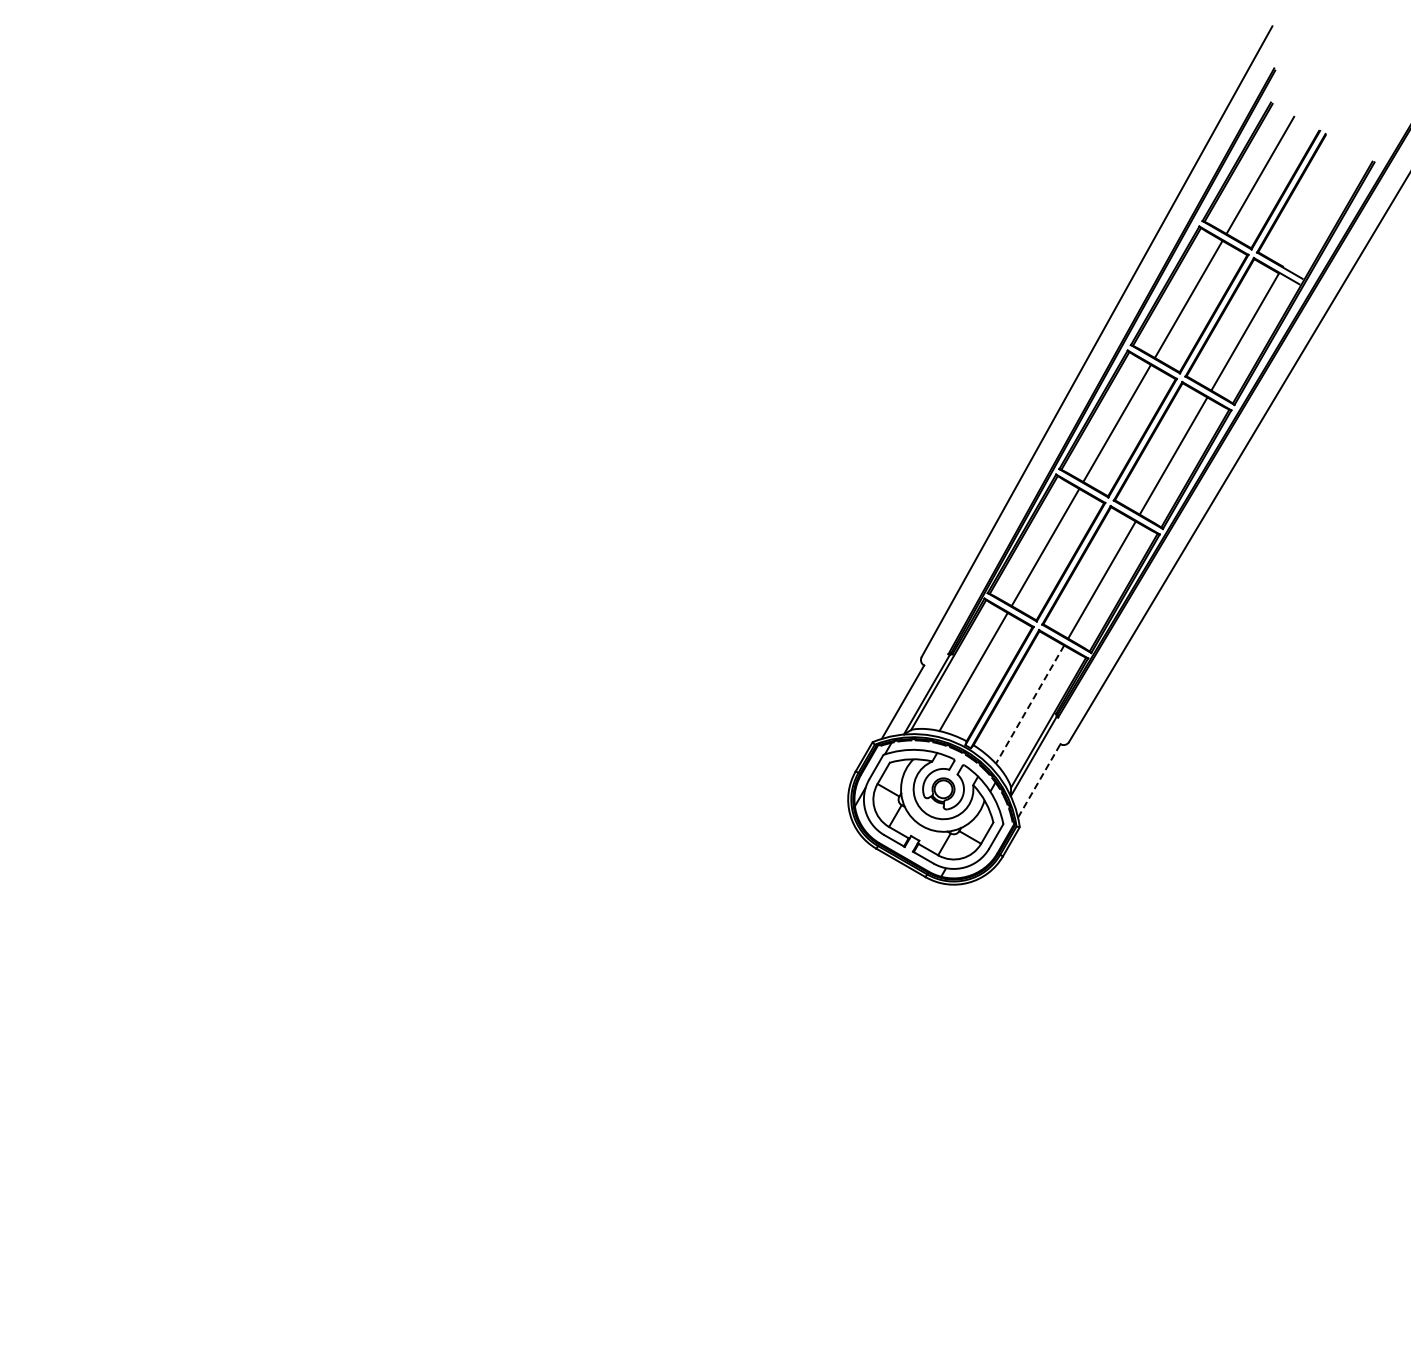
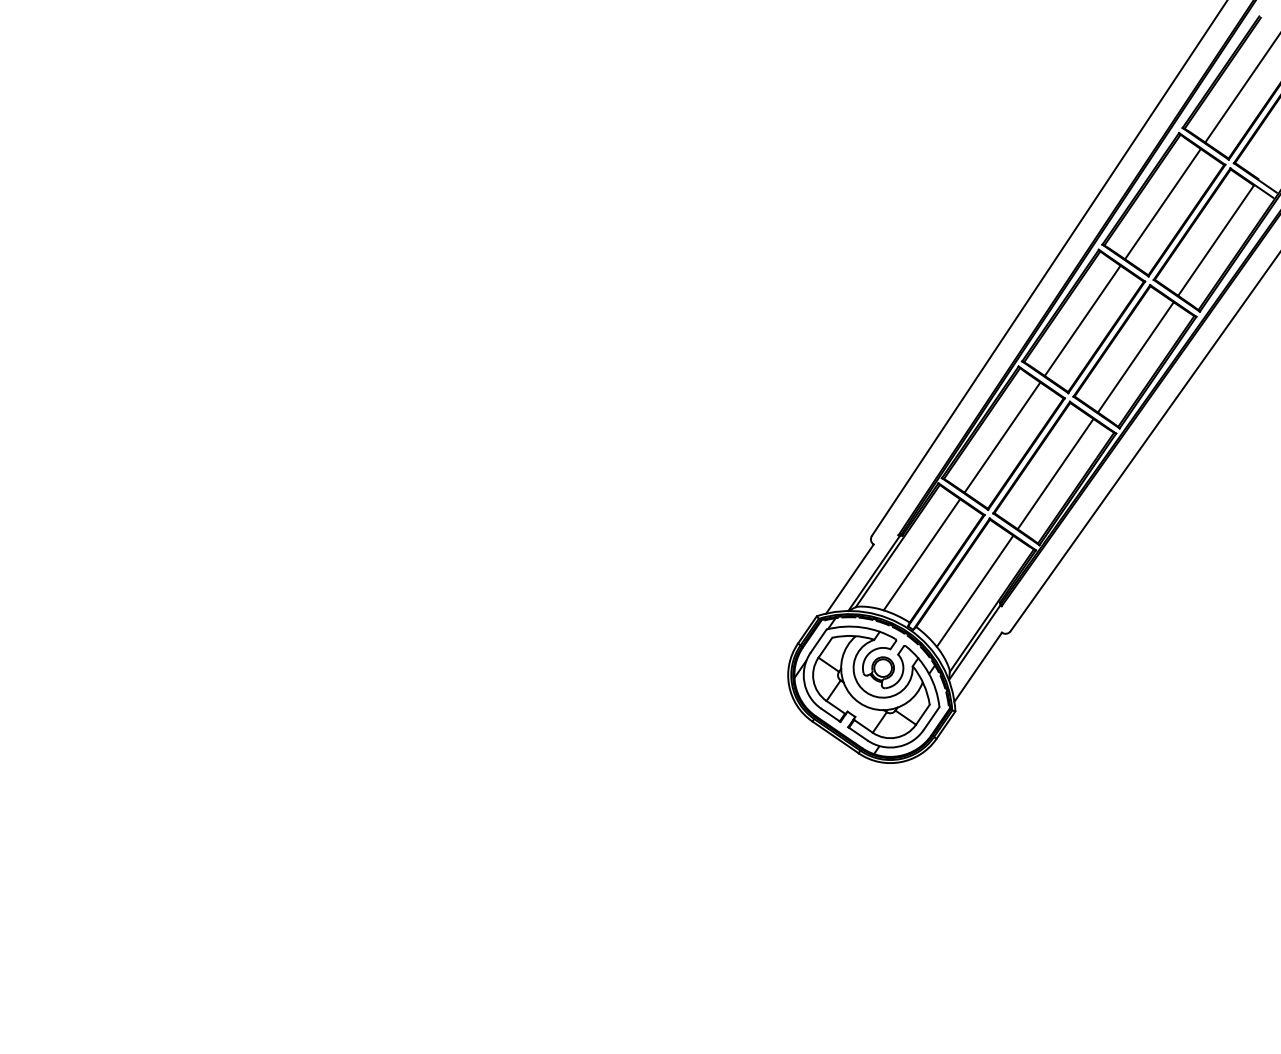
line: (1029, 705) -> (974, 592), dashed -> solid
line: (1039, 780) -> (978, 666), dashed -> solid

